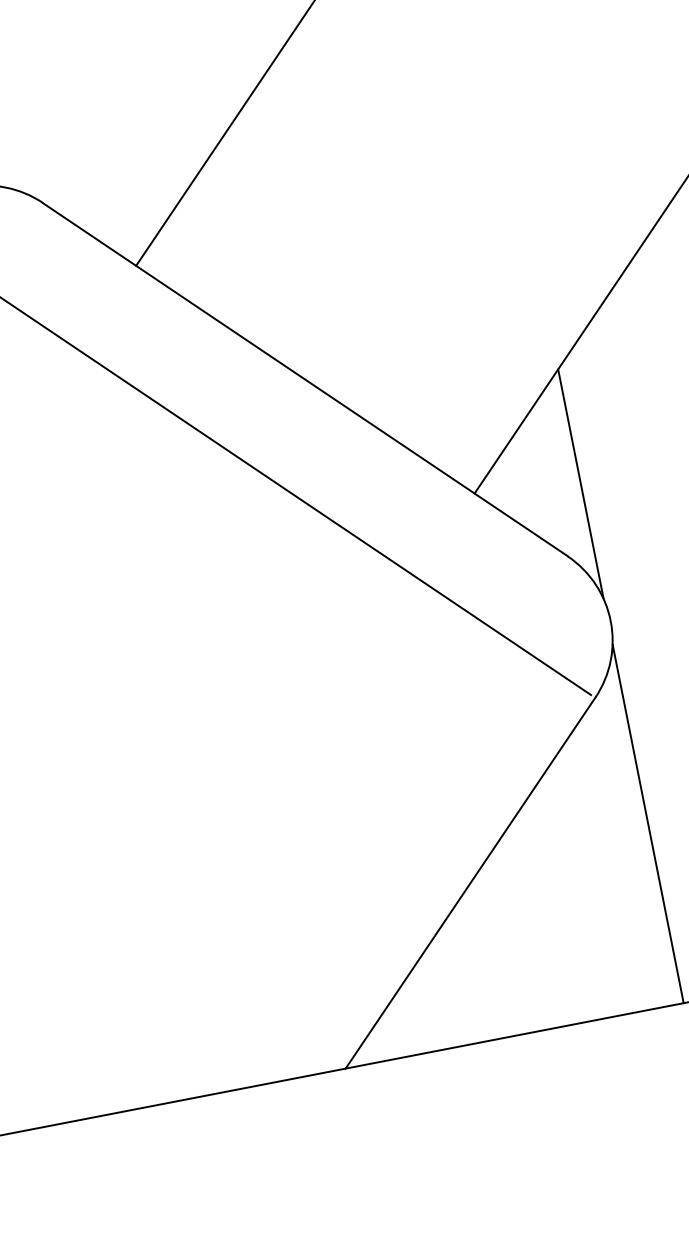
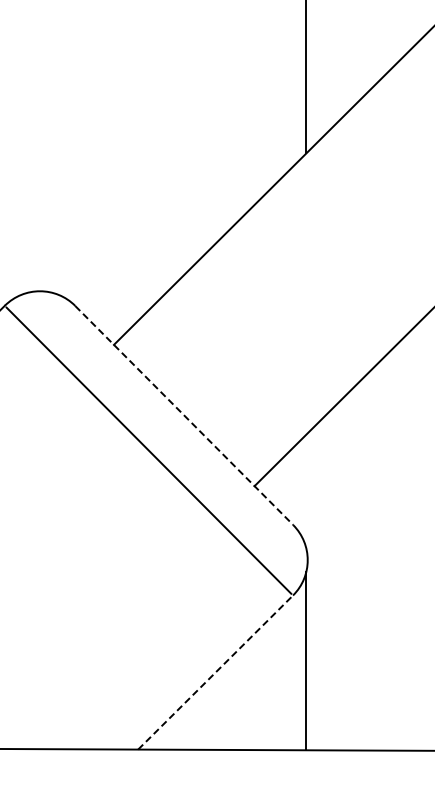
line: (305, 379) -> (184, 415), solid -> dashed
line: (580, 483) -> (306, 491), removed
line: (470, 883) -> (215, 672), solid -> dashed

